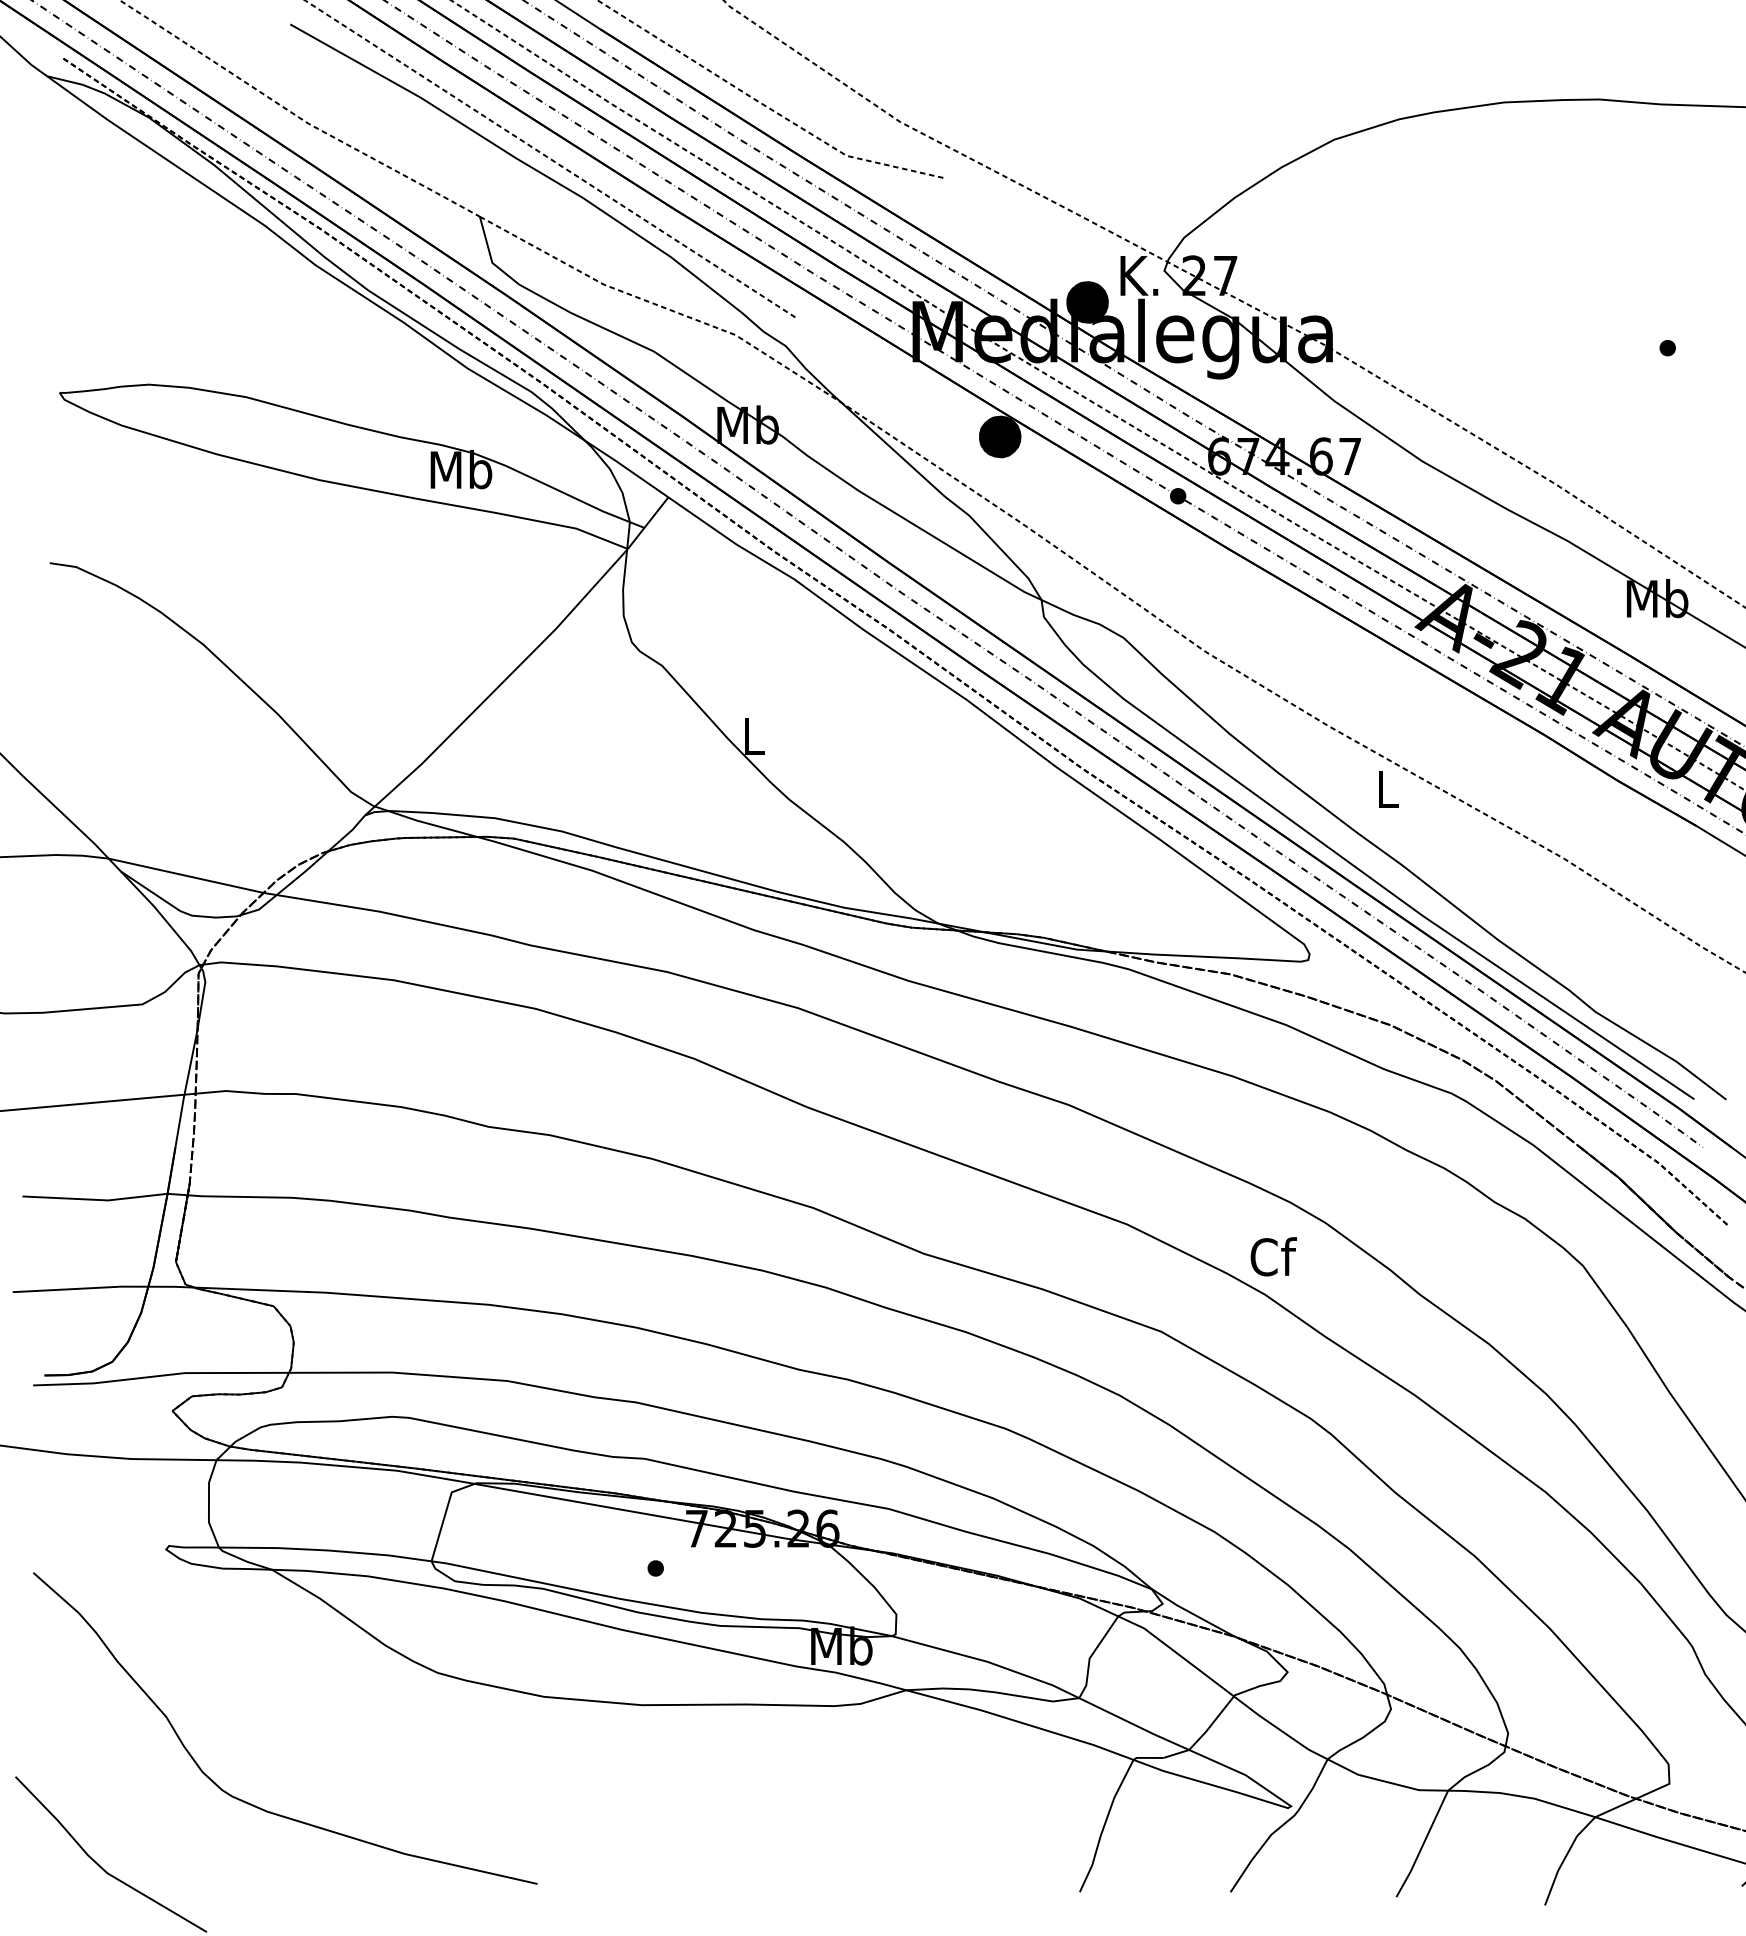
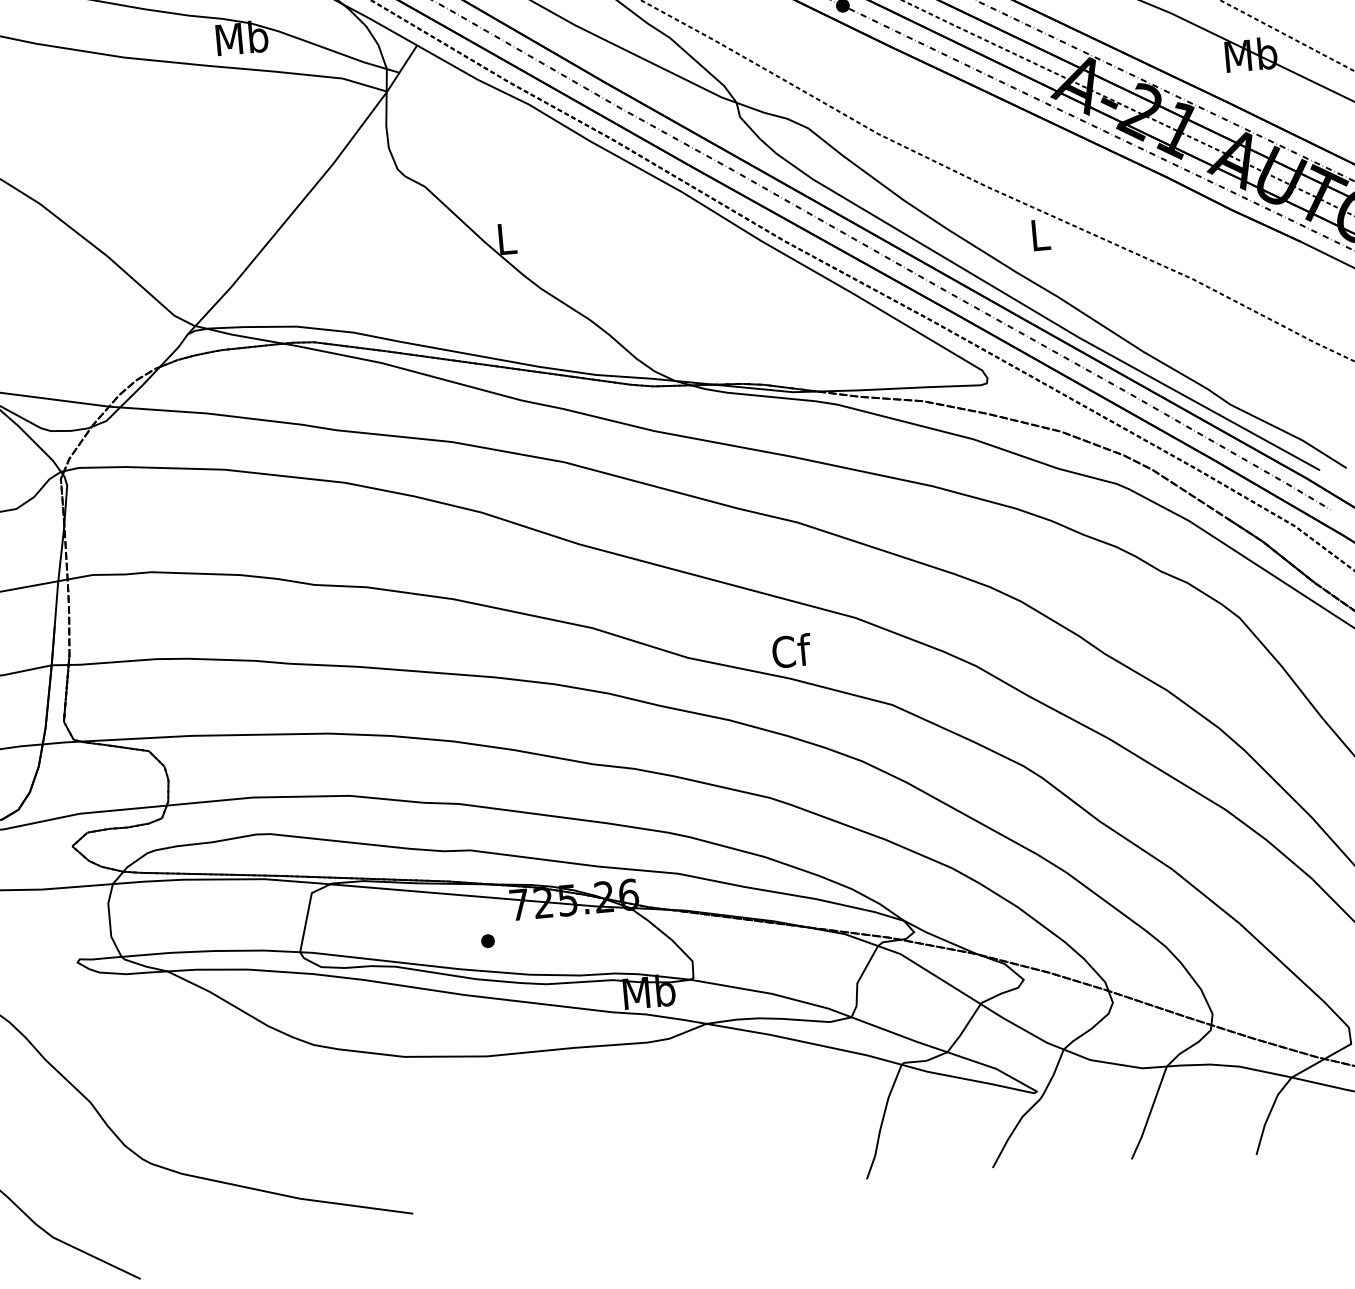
text: (1273, 1256) -> (791, 650), moved

